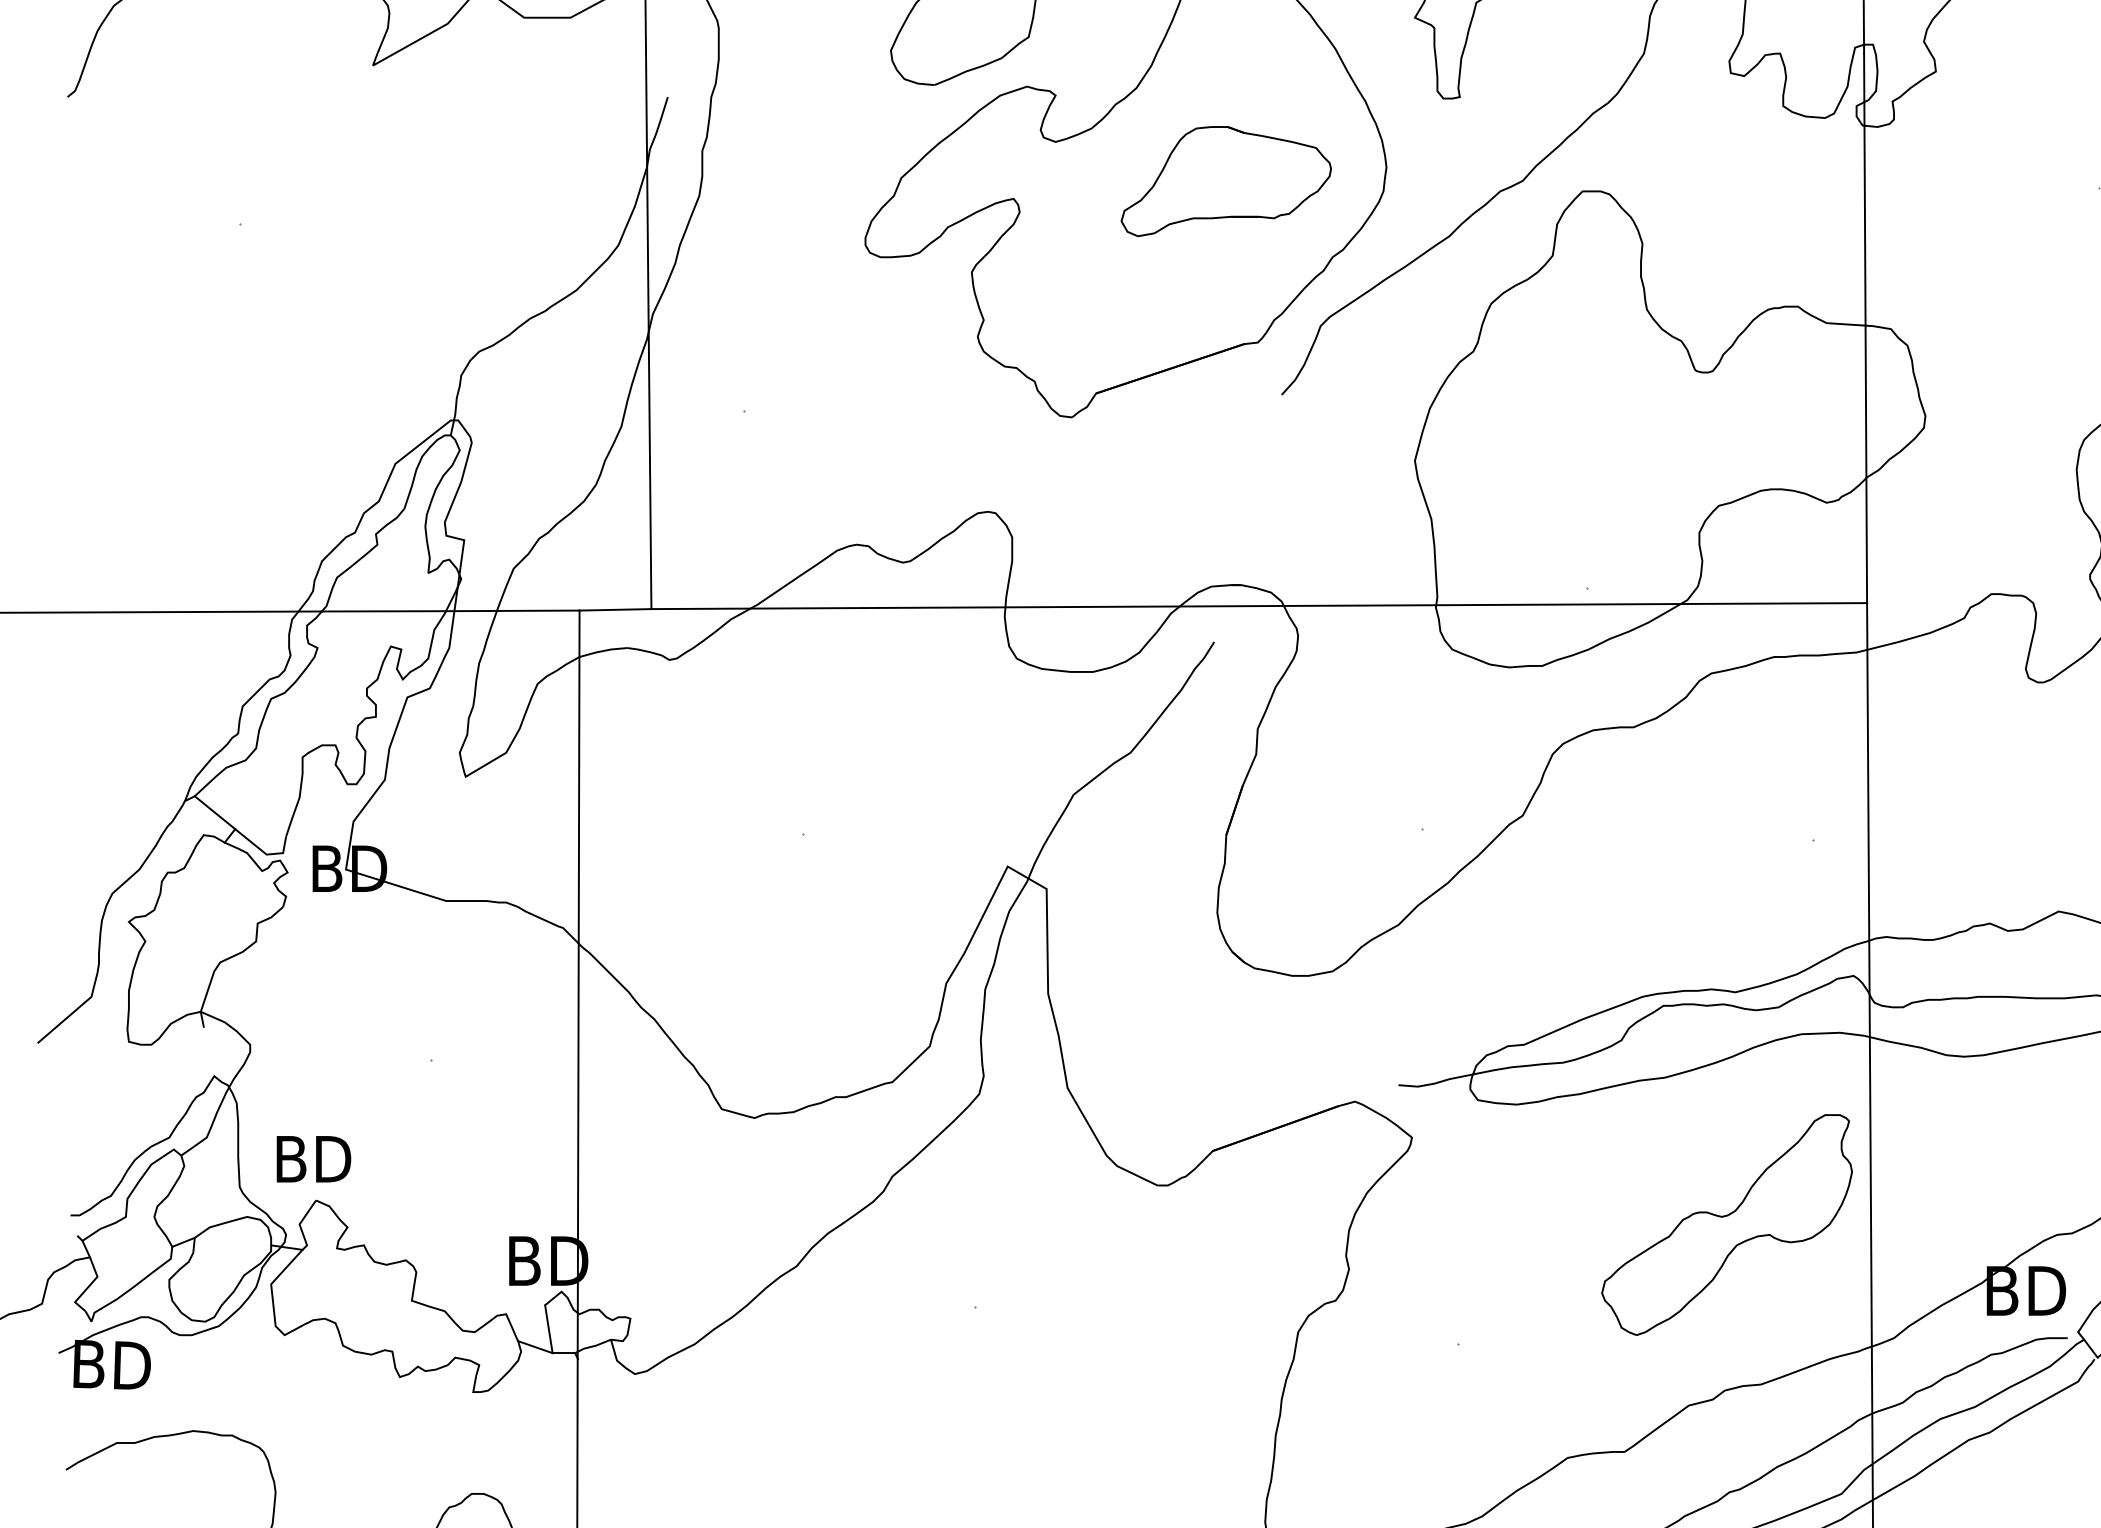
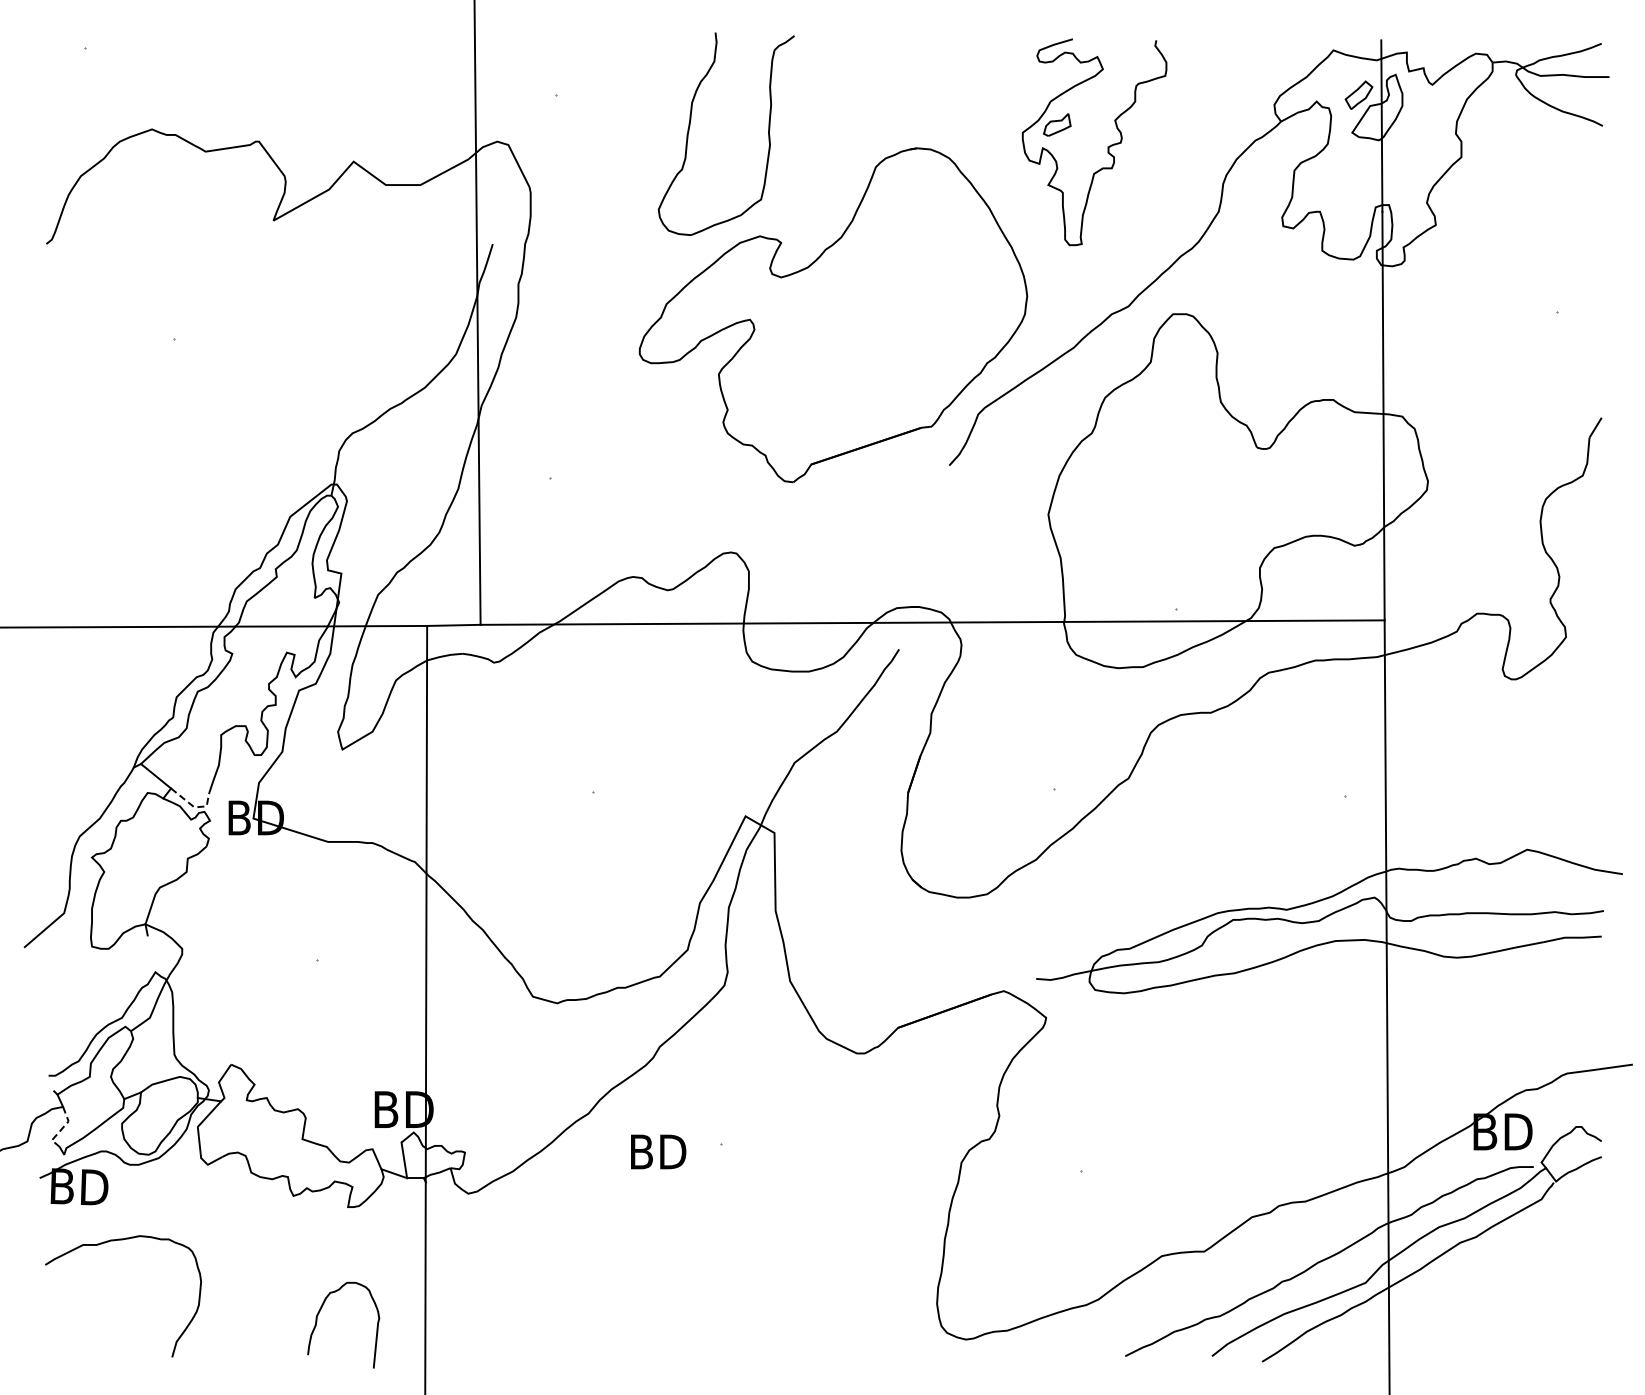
part: (1225, 181) -> (907, 306), removed
line: (265, 853) -> (193, 806), solid -> dashed
text: (313, 1158) -> (658, 1151), moved
part: (1727, 1224) -> (1280, 1082), removed
line: (87, 1287) -> (61, 1129), solid -> dashed

